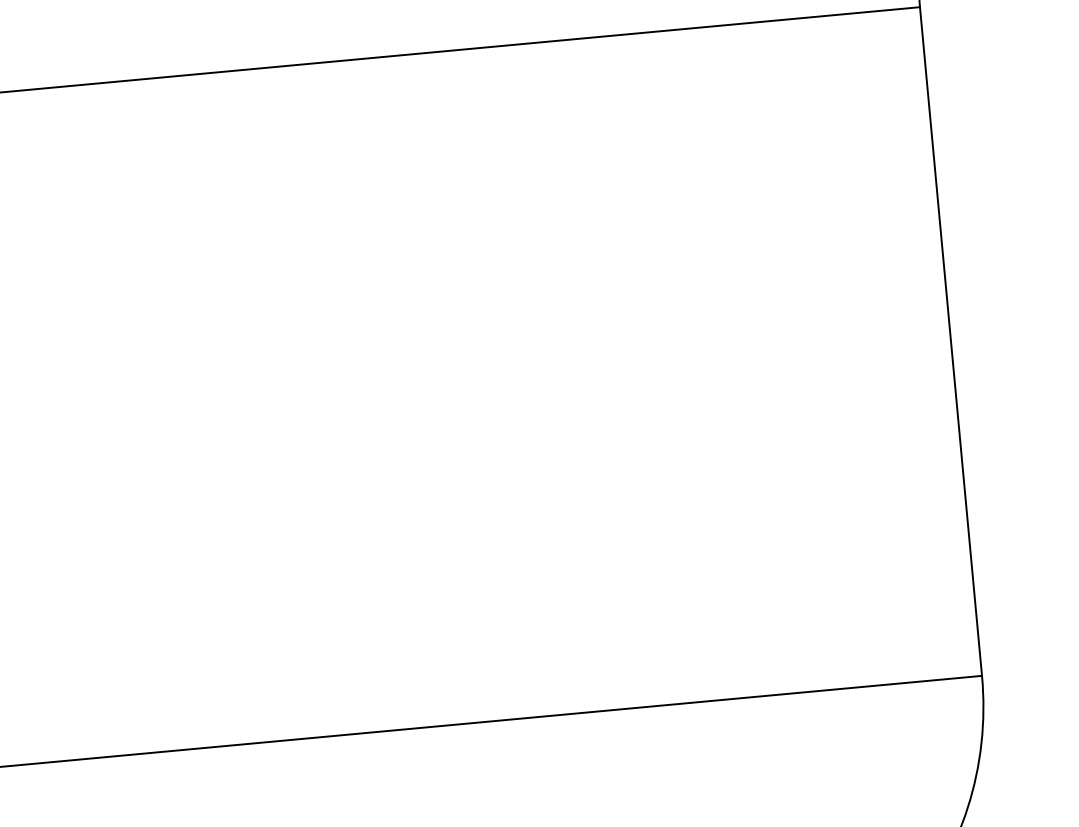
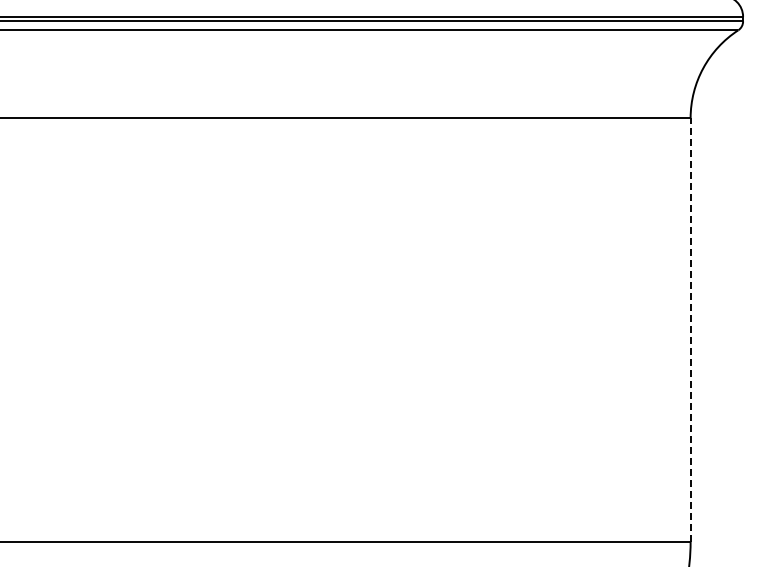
line: (950, 340) -> (690, 329), solid -> dashed

